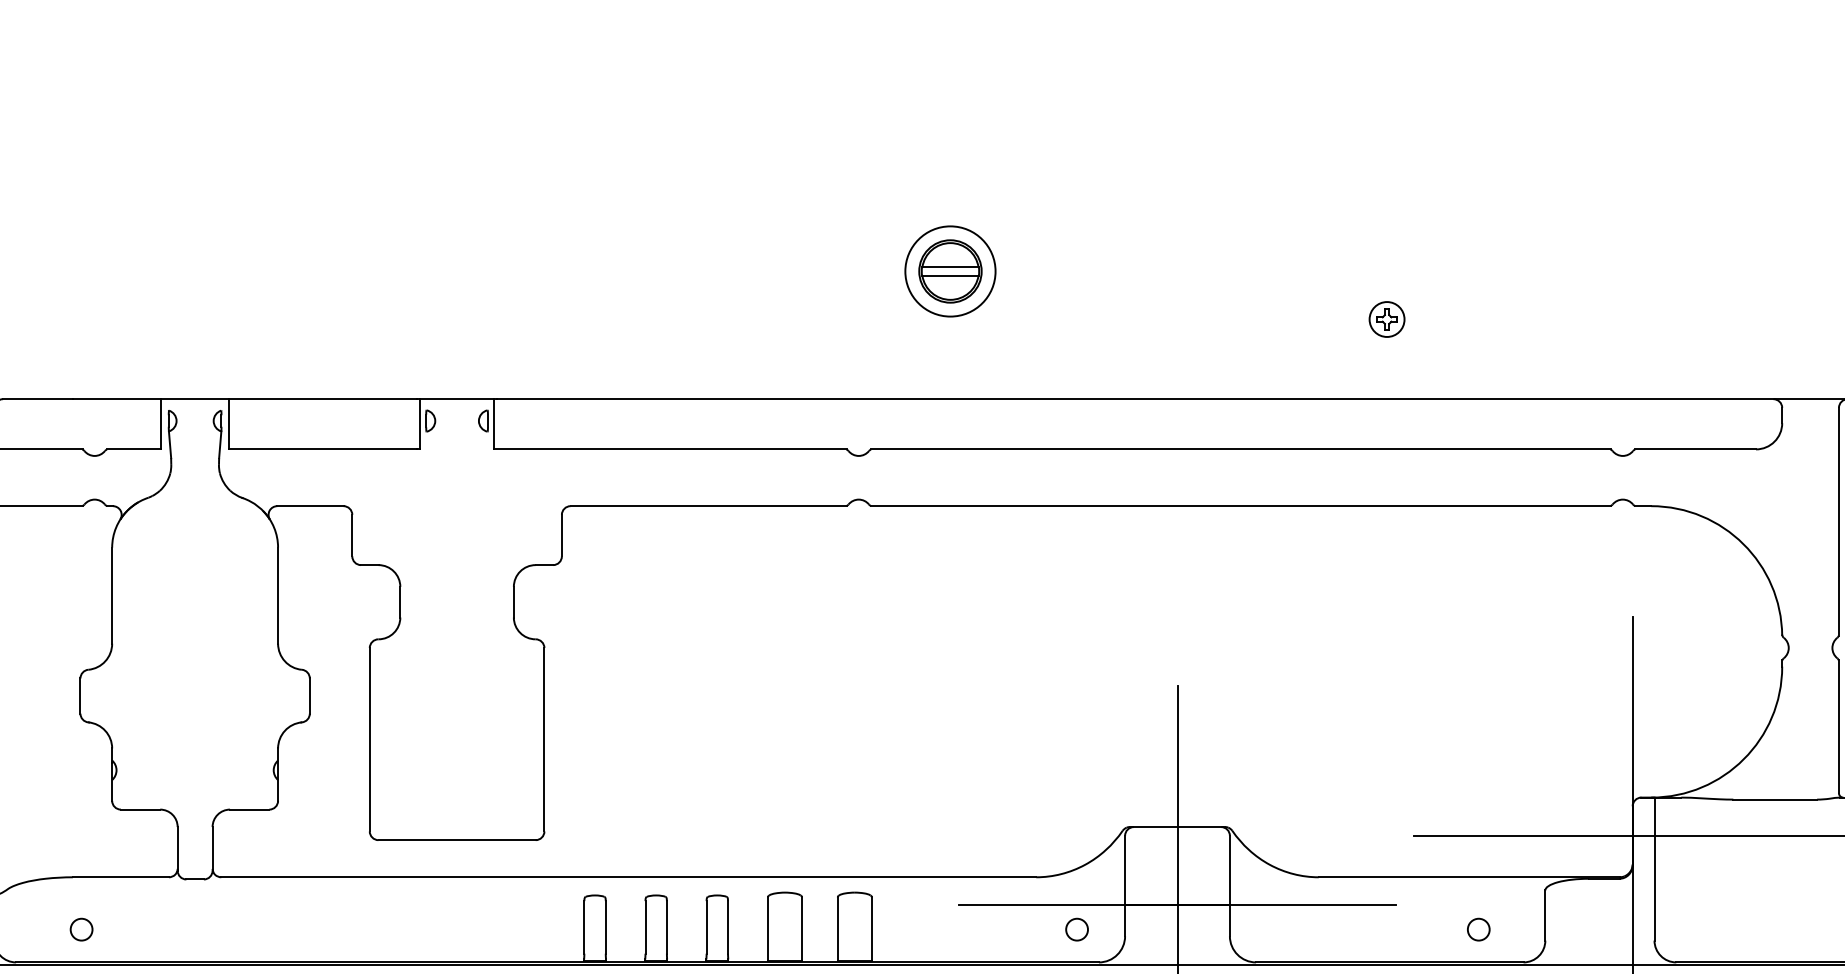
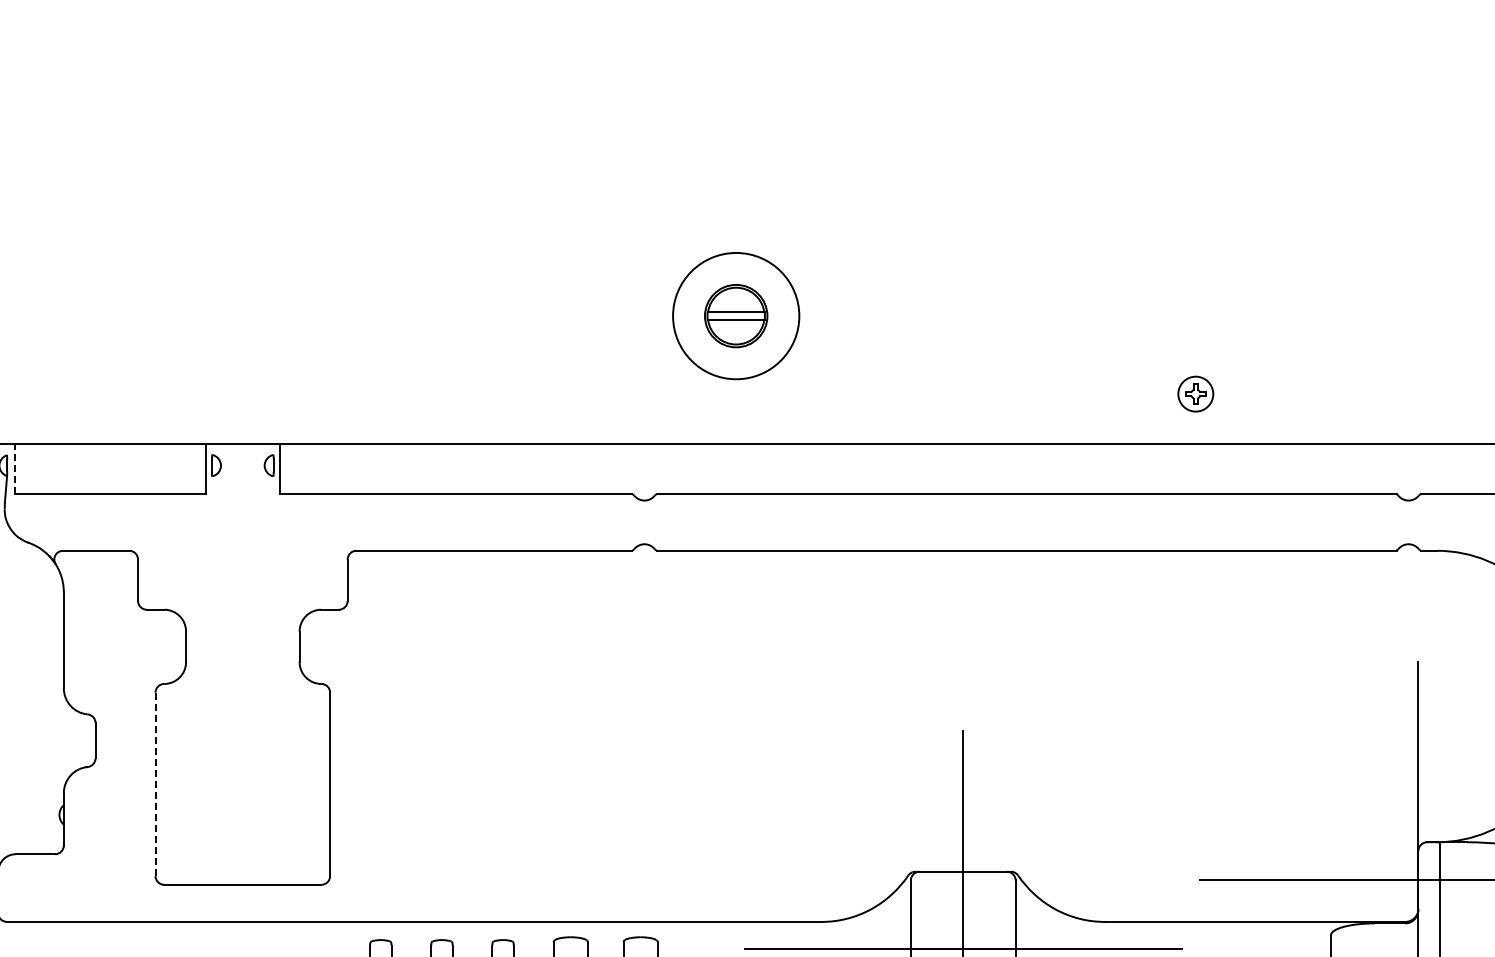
circle: (950, 271) -> (736, 316), size x1.4
part: (1386, 319) -> (1195, 394), moved
line: (229, 423) -> (15, 468), solid -> dashed
line: (369, 739) -> (155, 784), solid -> dashed

